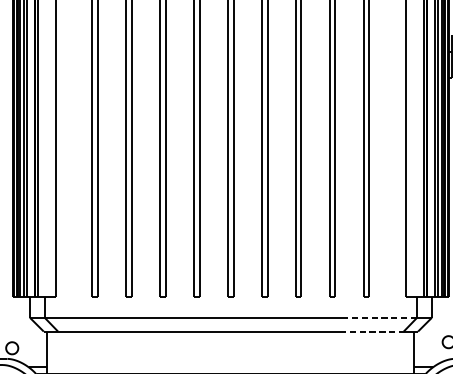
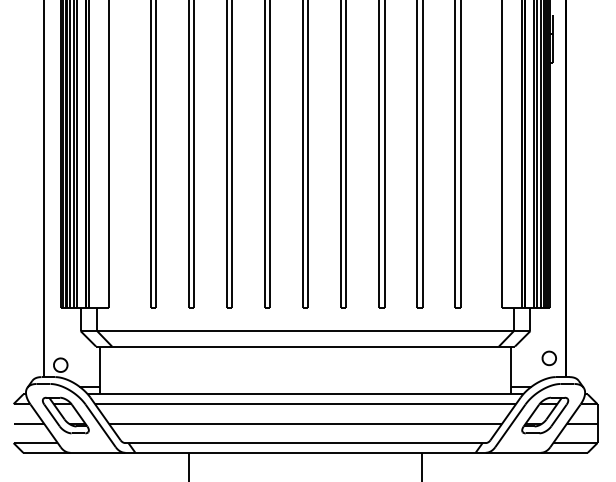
line: (380, 318) -> (472, 331), dashed -> solid
line: (372, 331) -> (463, 346), dashed -> solid

